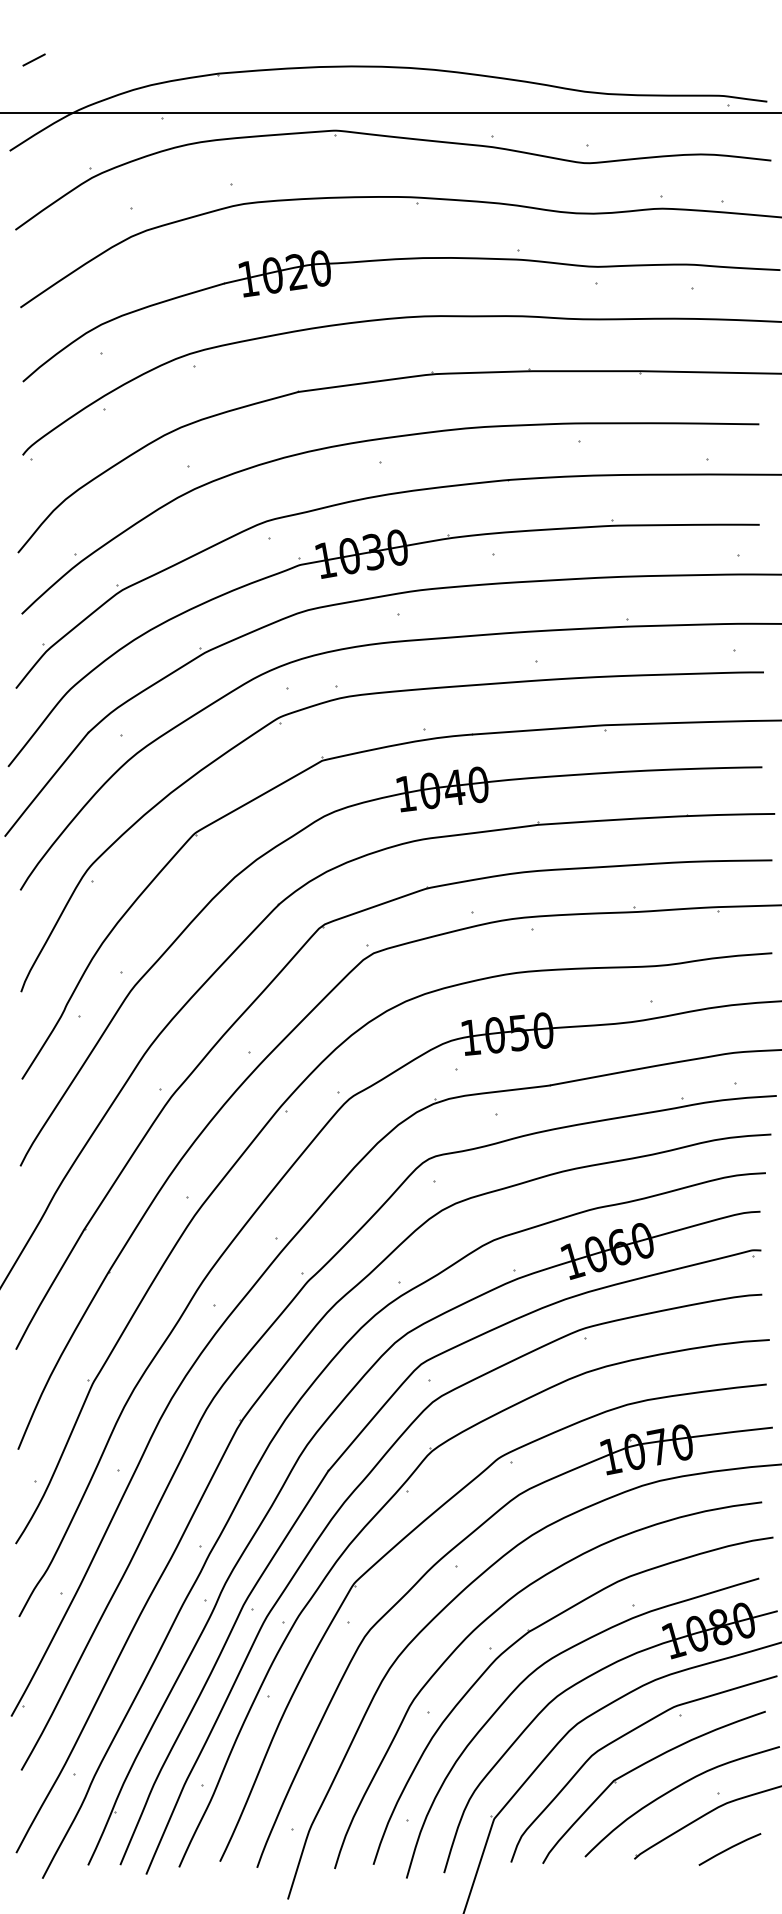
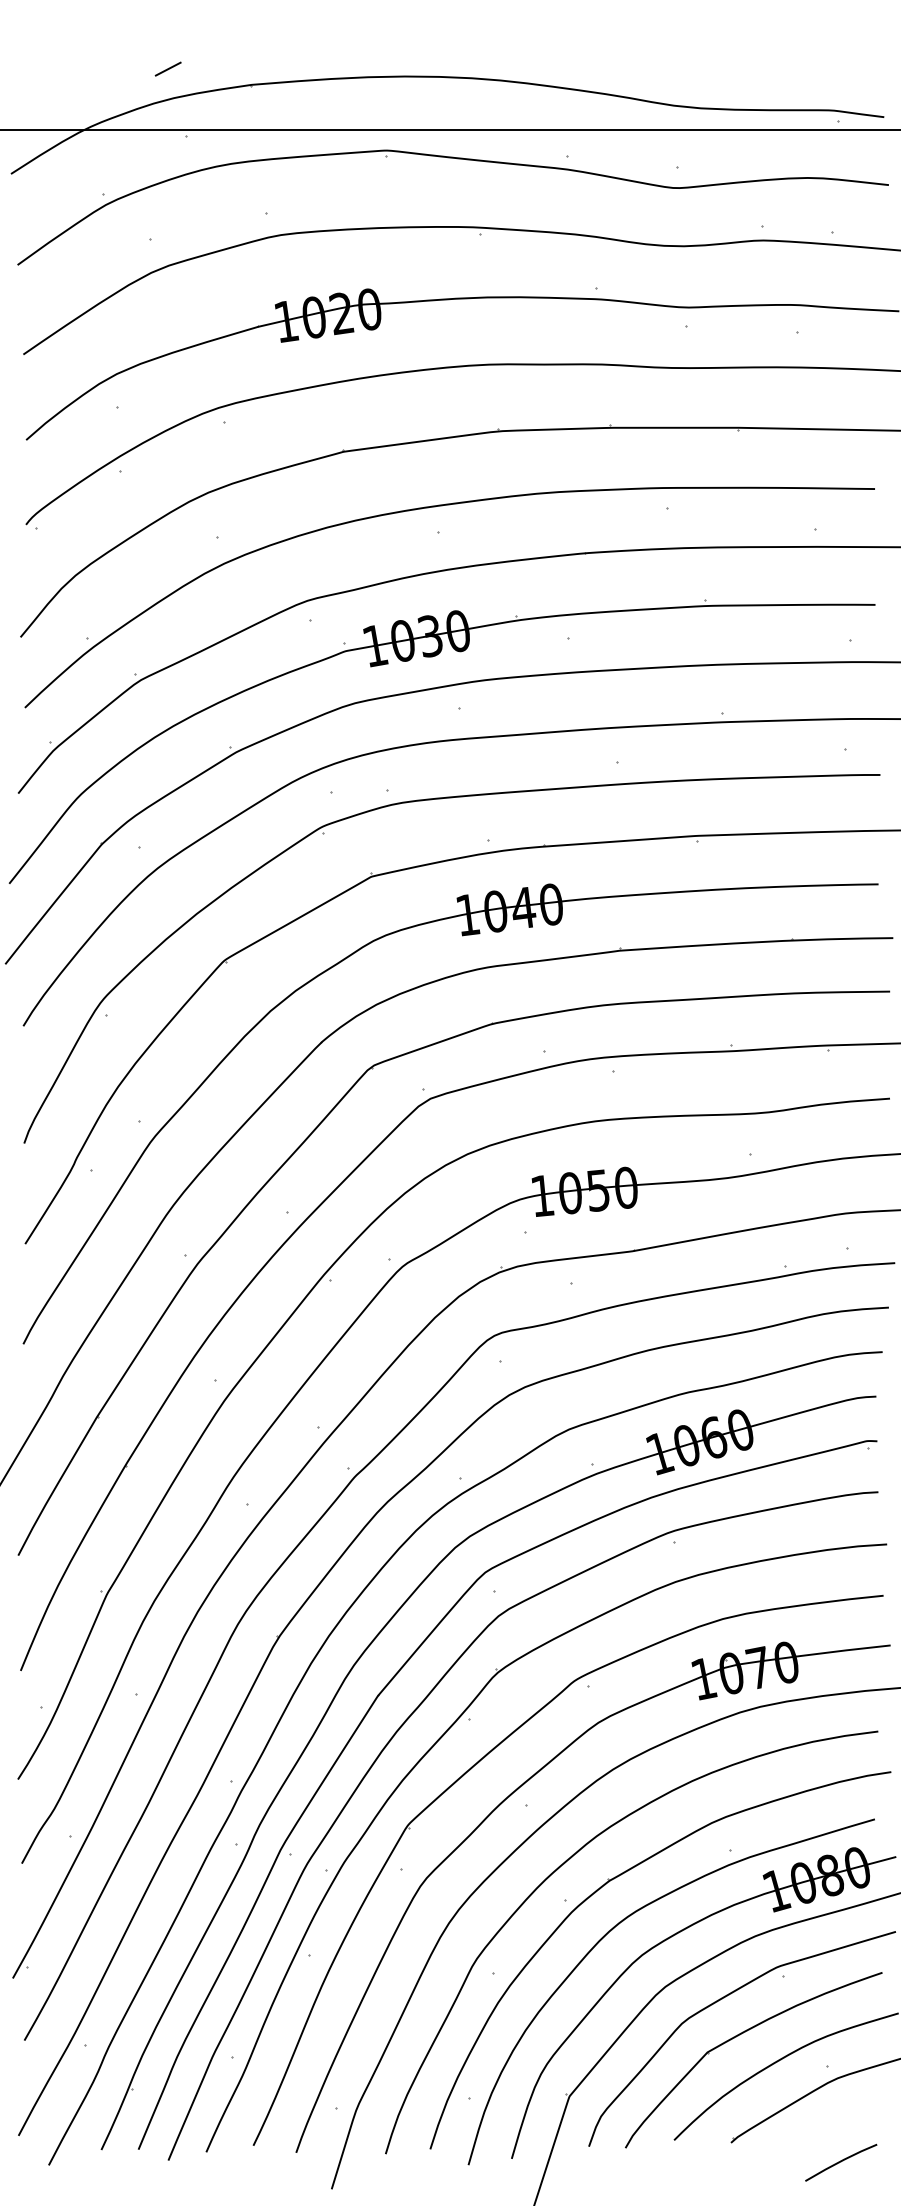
line: (33, 59) -> (167, 68), moved
line: (729, 1849) -> (840, 2162), moved

